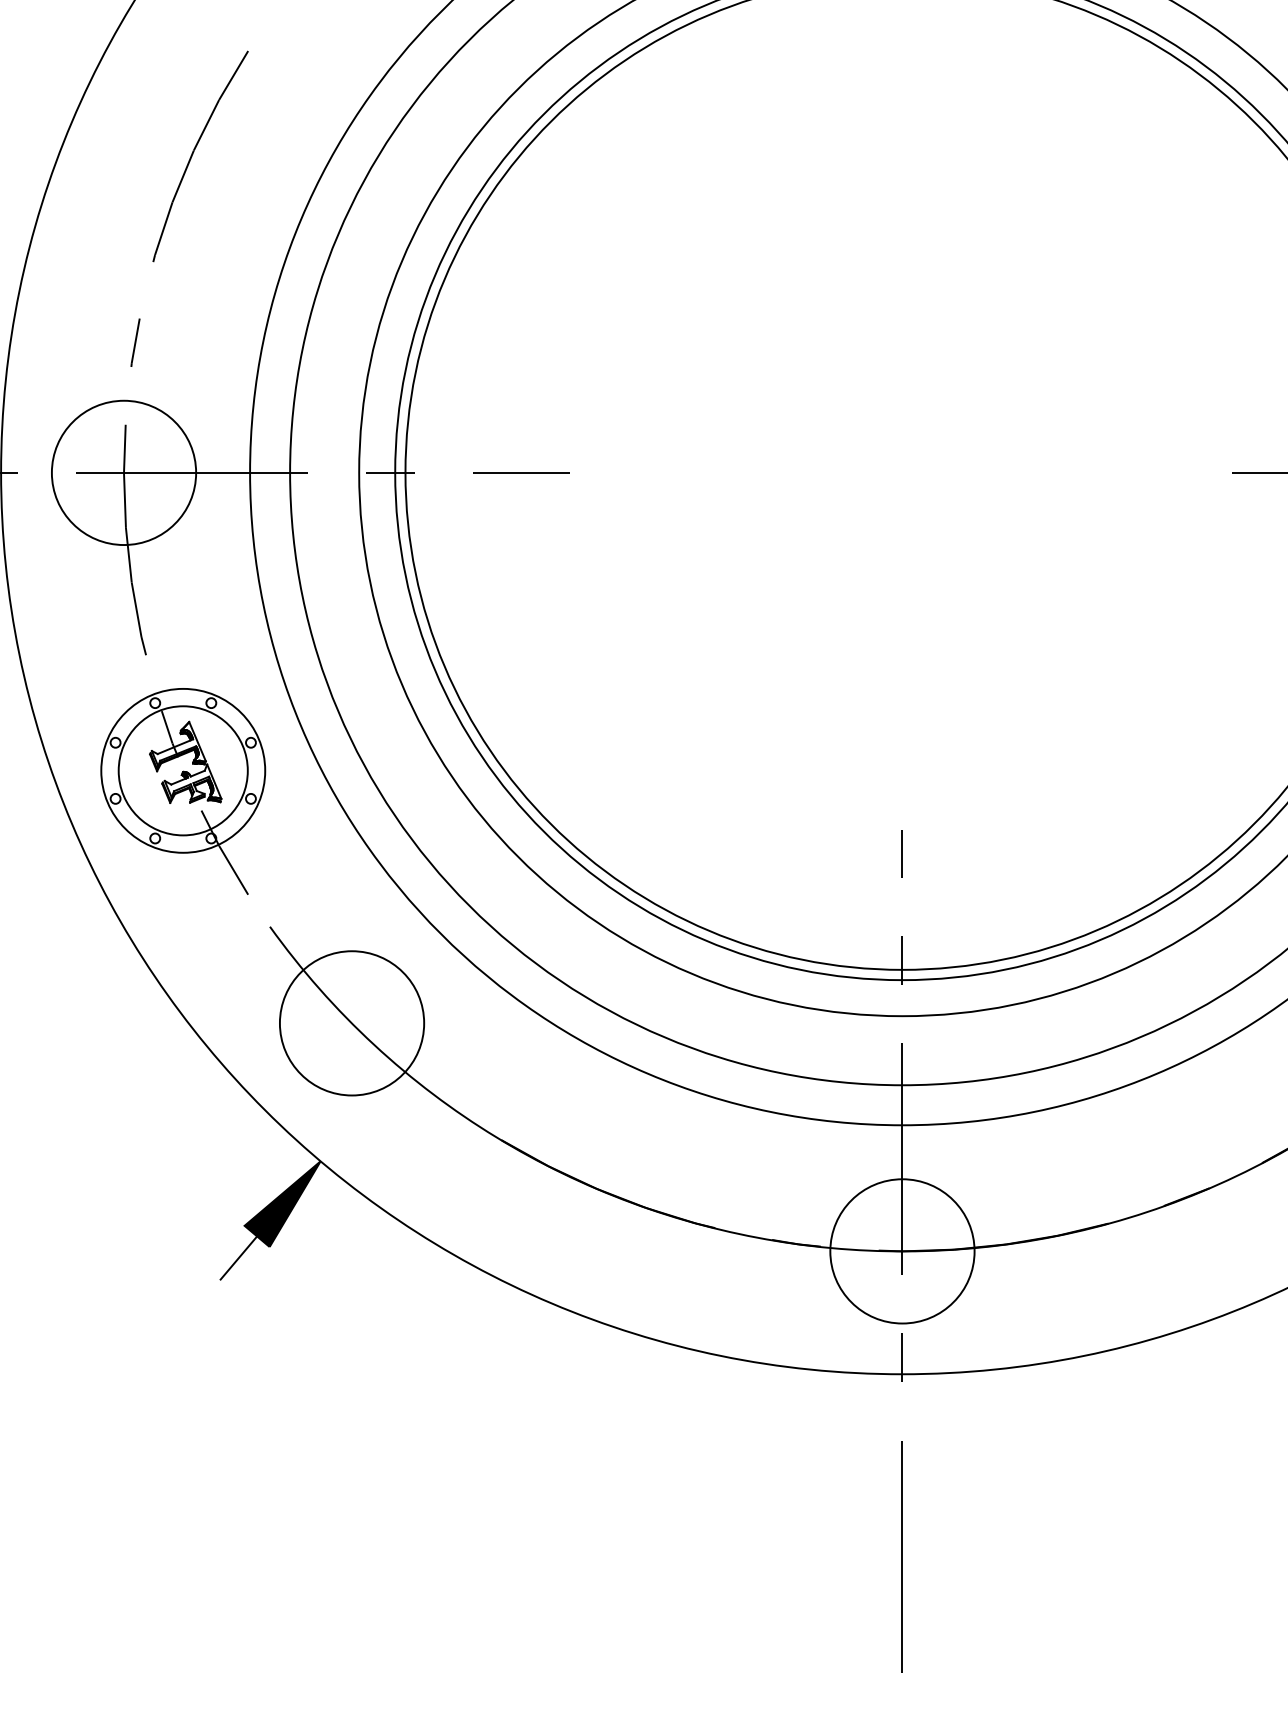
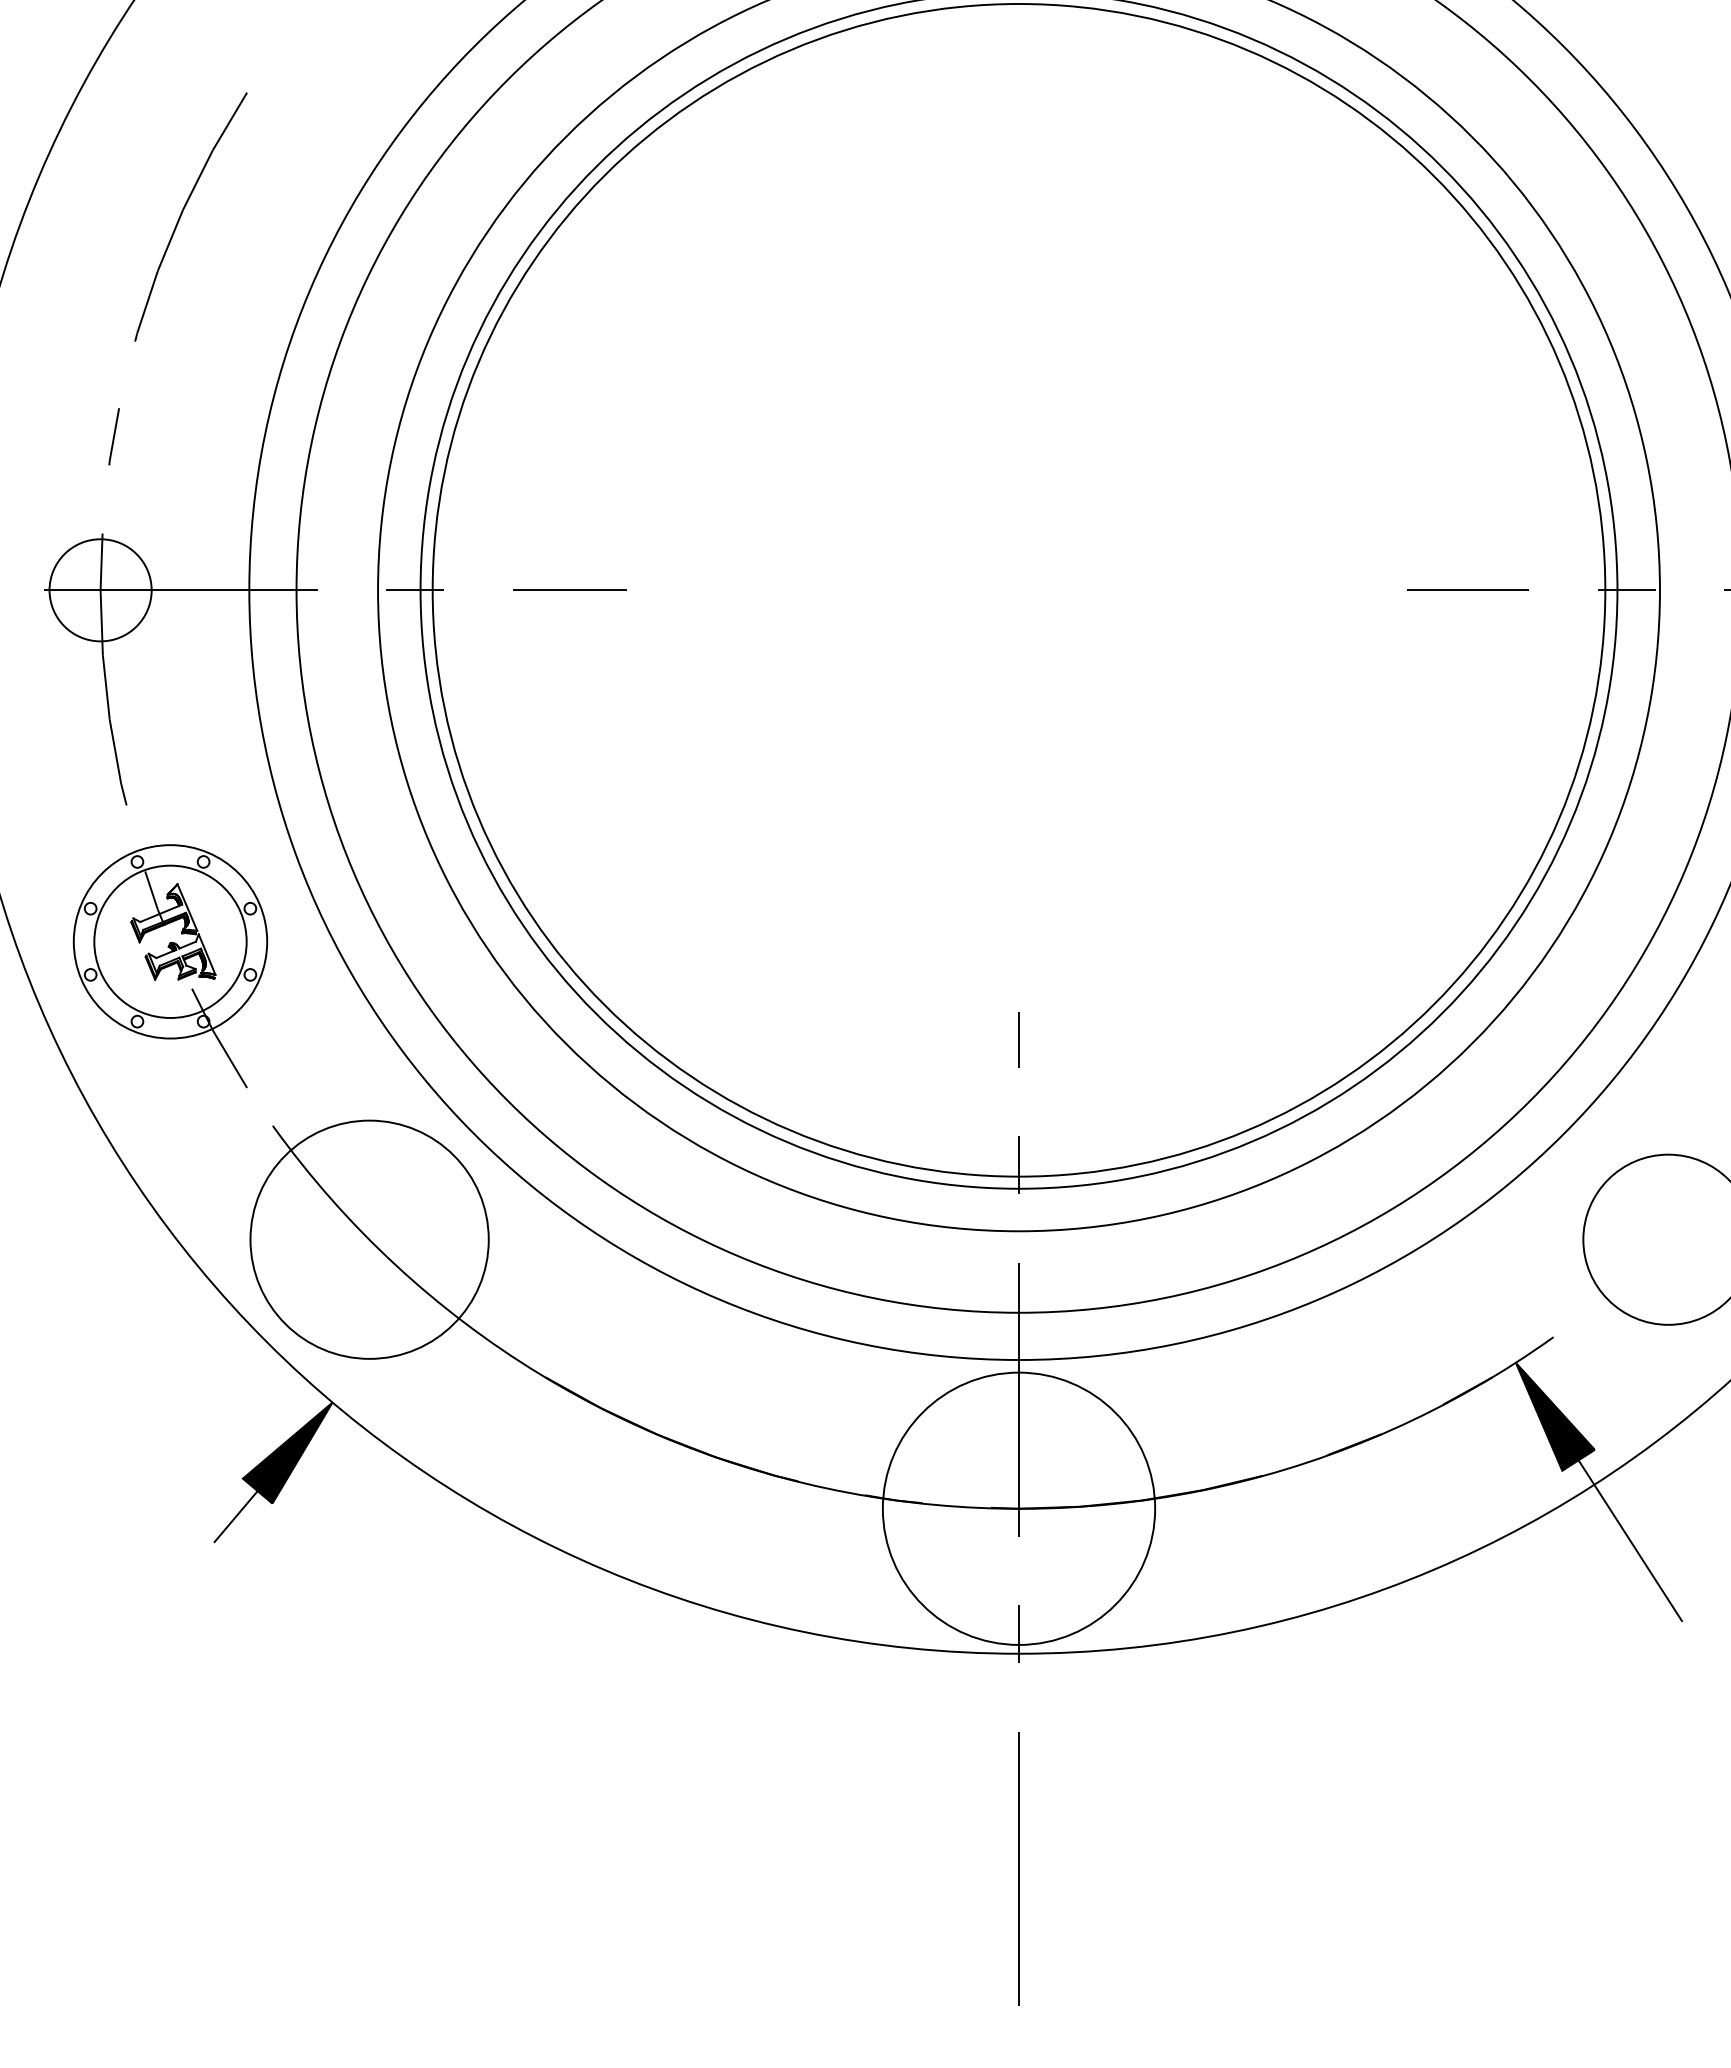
circle: (123, 473) -> (100, 590), size x0.6
circle: (351, 1023) -> (369, 1239), size x1.4
circle: (902, 1251) -> (1018, 1508), size x1.6

